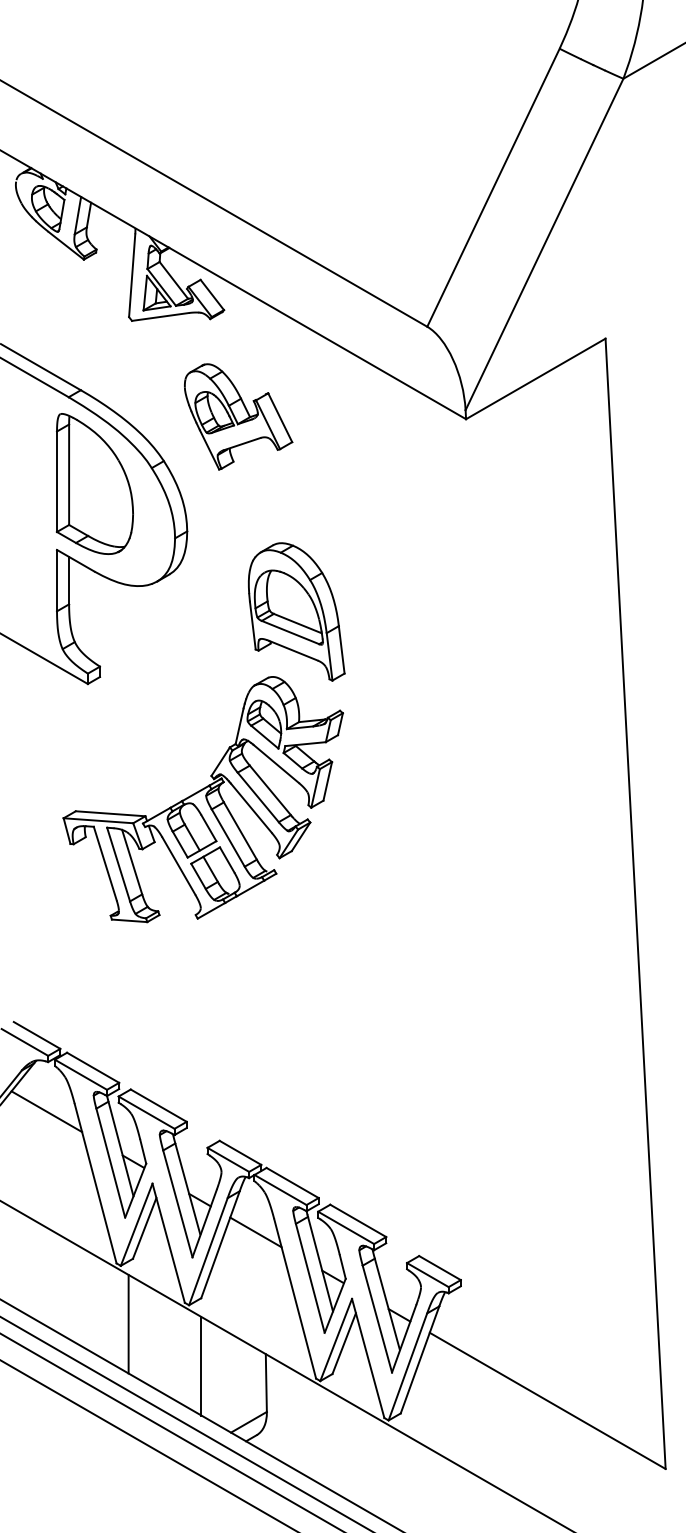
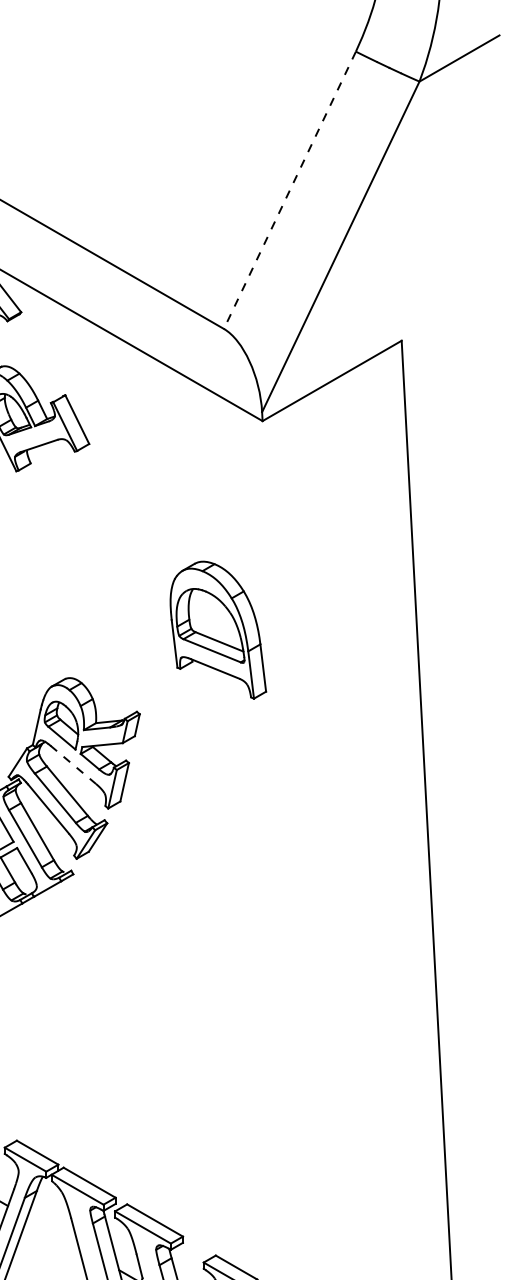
line: (493, 187) -> (289, 190), solid -> dashed
part: (296, 611) -> (218, 629), moved
line: (276, 763) -> (73, 764), solid -> dashed
line: (255, 1232) -> (52, 1232), removed

